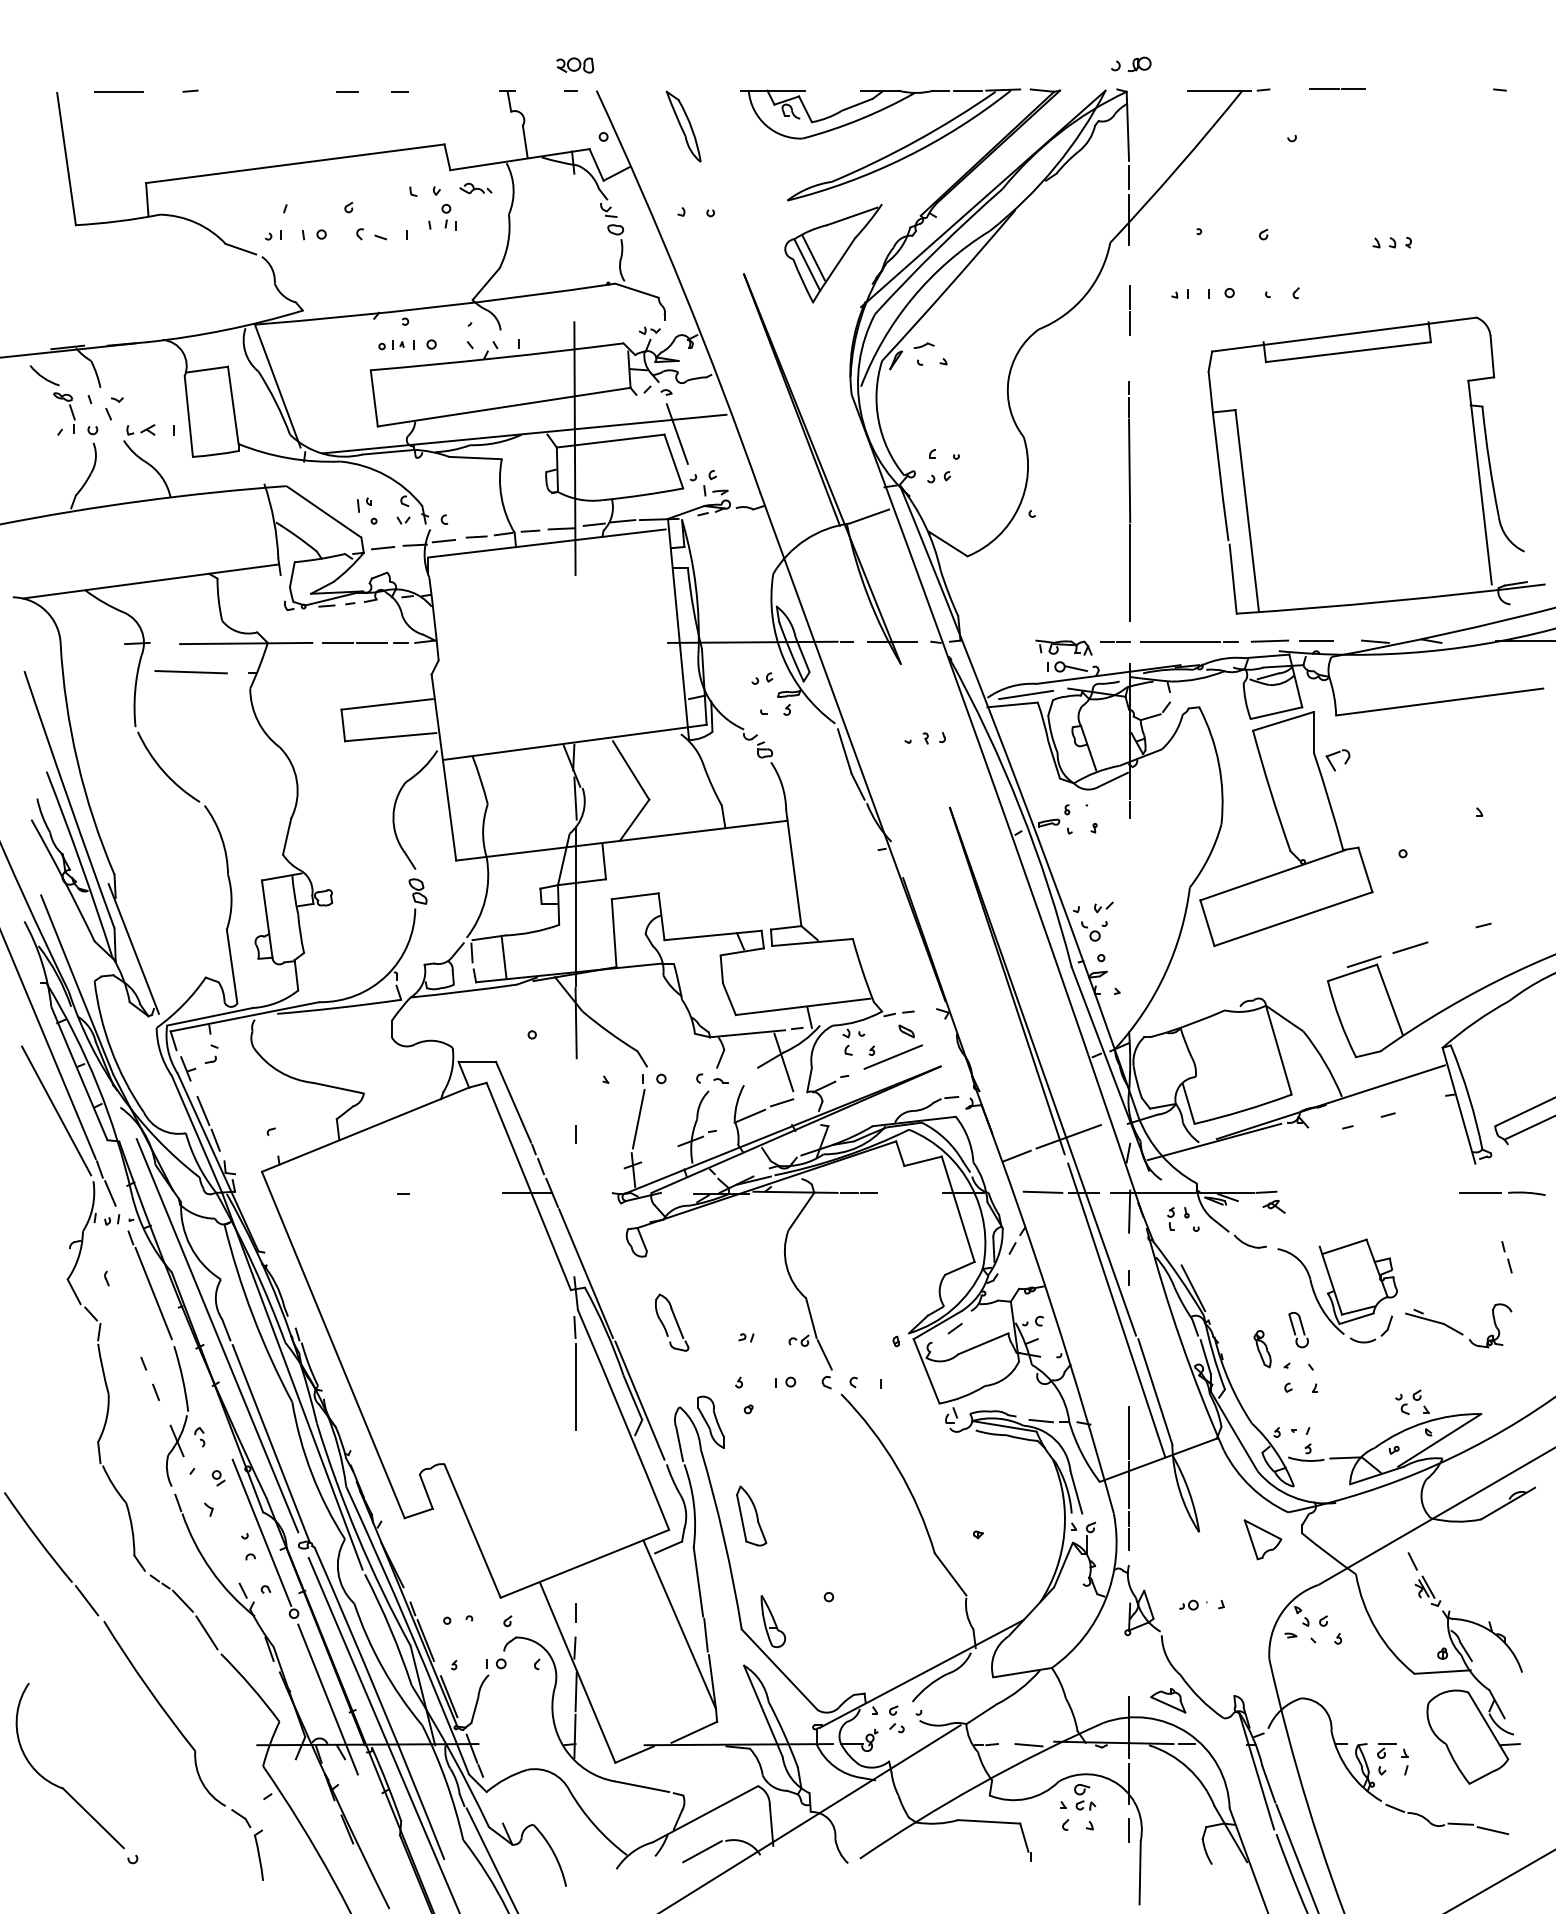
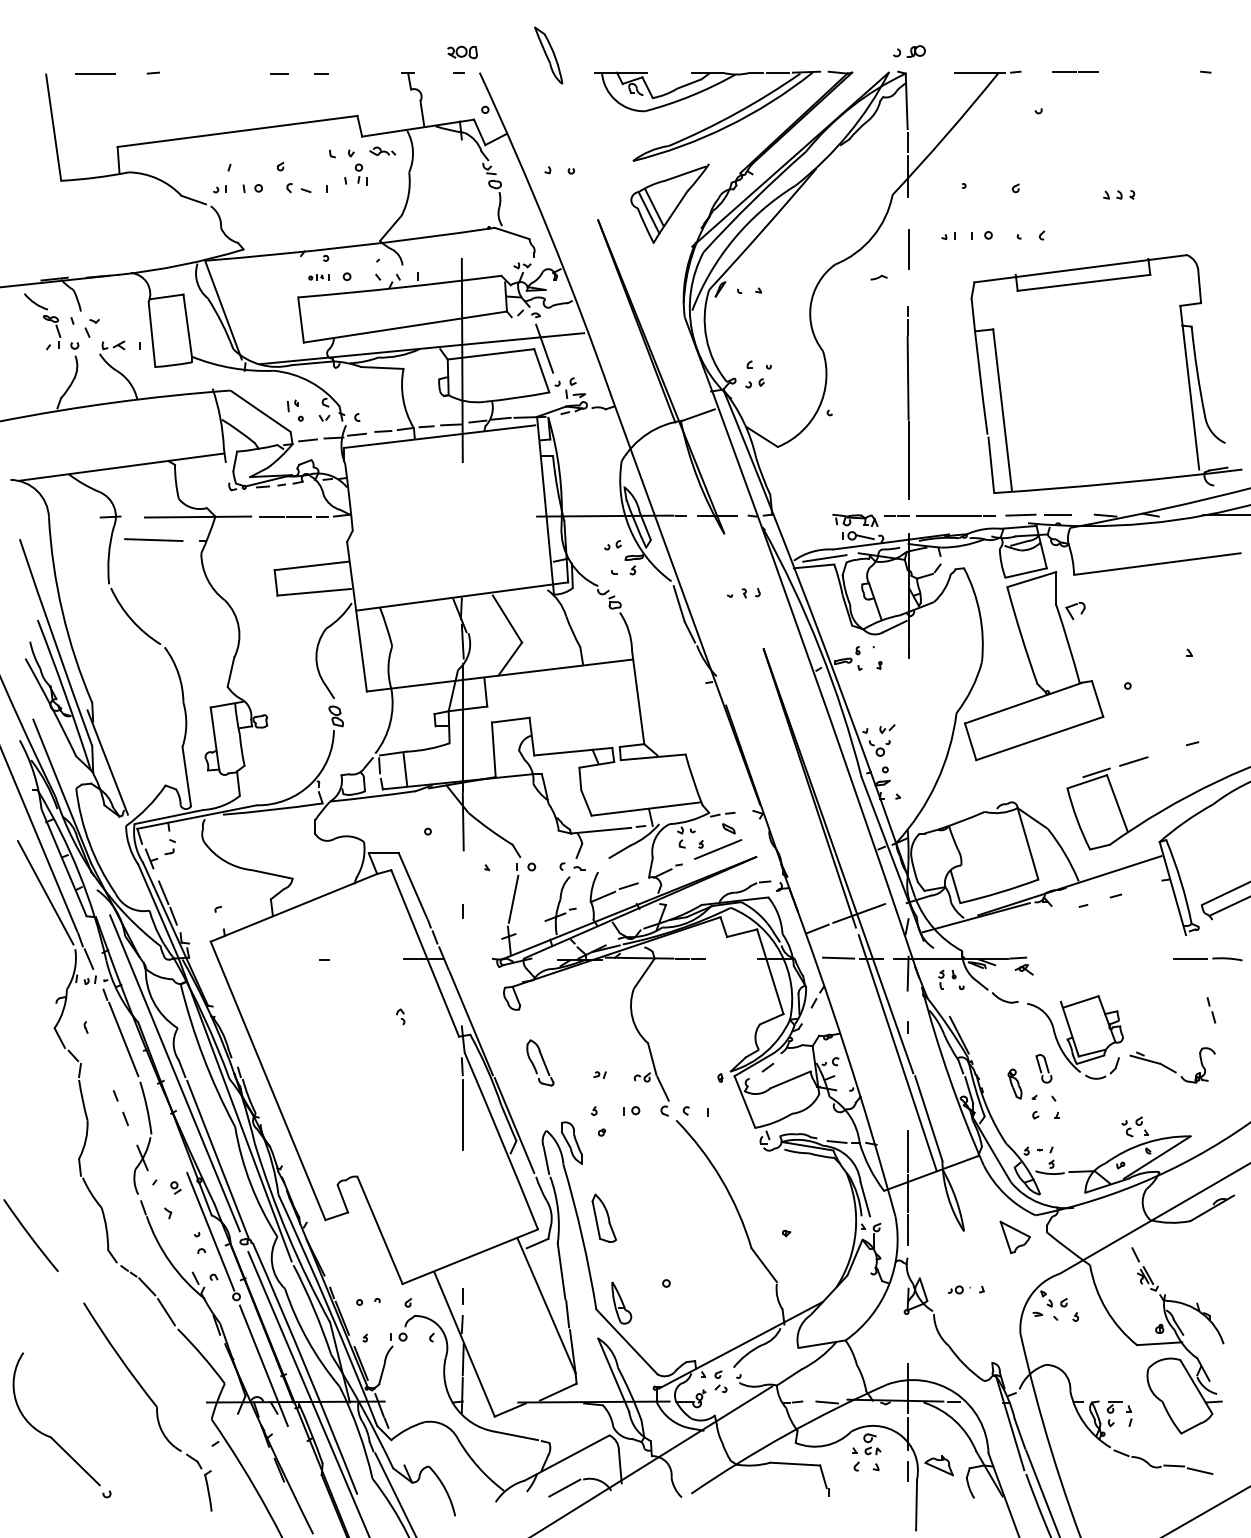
part: (683, 126) -> (548, 55), moved
part: (396, 345) -> (318, 277), size x0.7
part: (923, 345) -> (878, 277), moved
line: (782, 1062) -> (629, 853), removed
part: (199, 1436) -> (400, 1016), moved
line: (87, 1600) -> (70, 1286), removed
part: (1167, 1700) -> (938, 1465), moved

